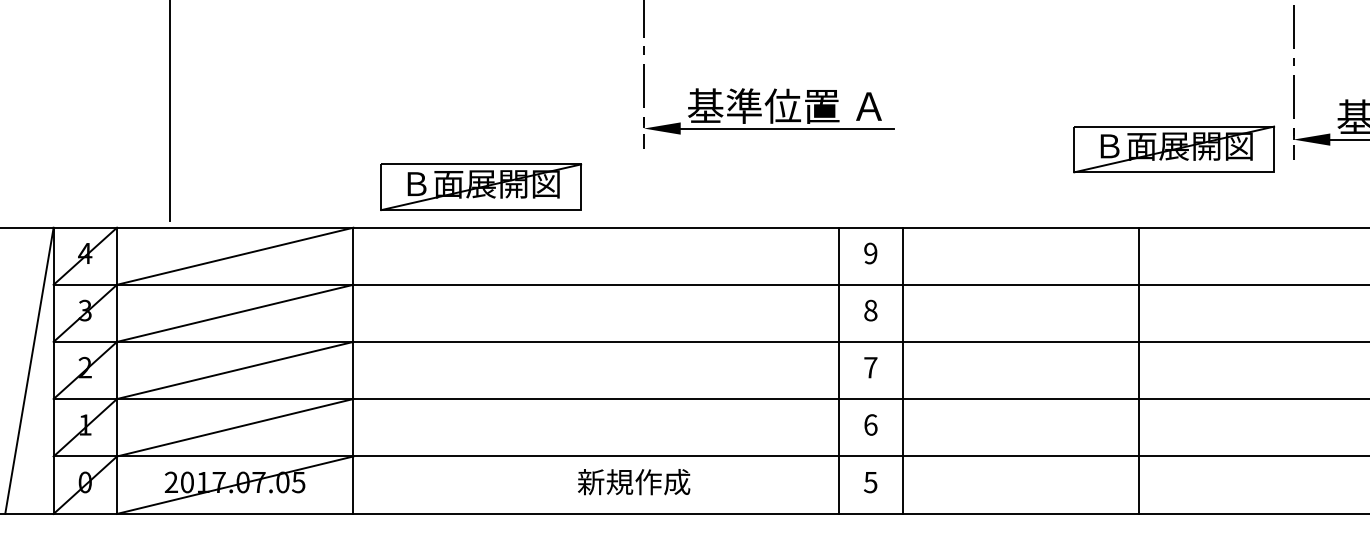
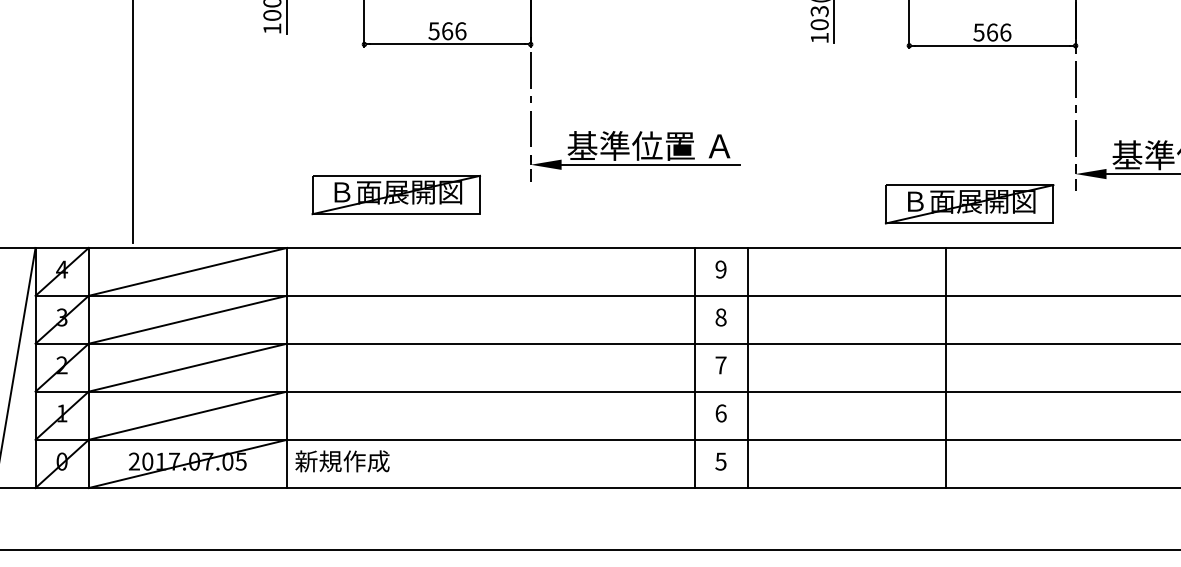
part: (1174, 149) -> (969, 204), moved
part: (480, 186) -> (395, 194), moved
text: (634, 482) -> (342, 461), moved

